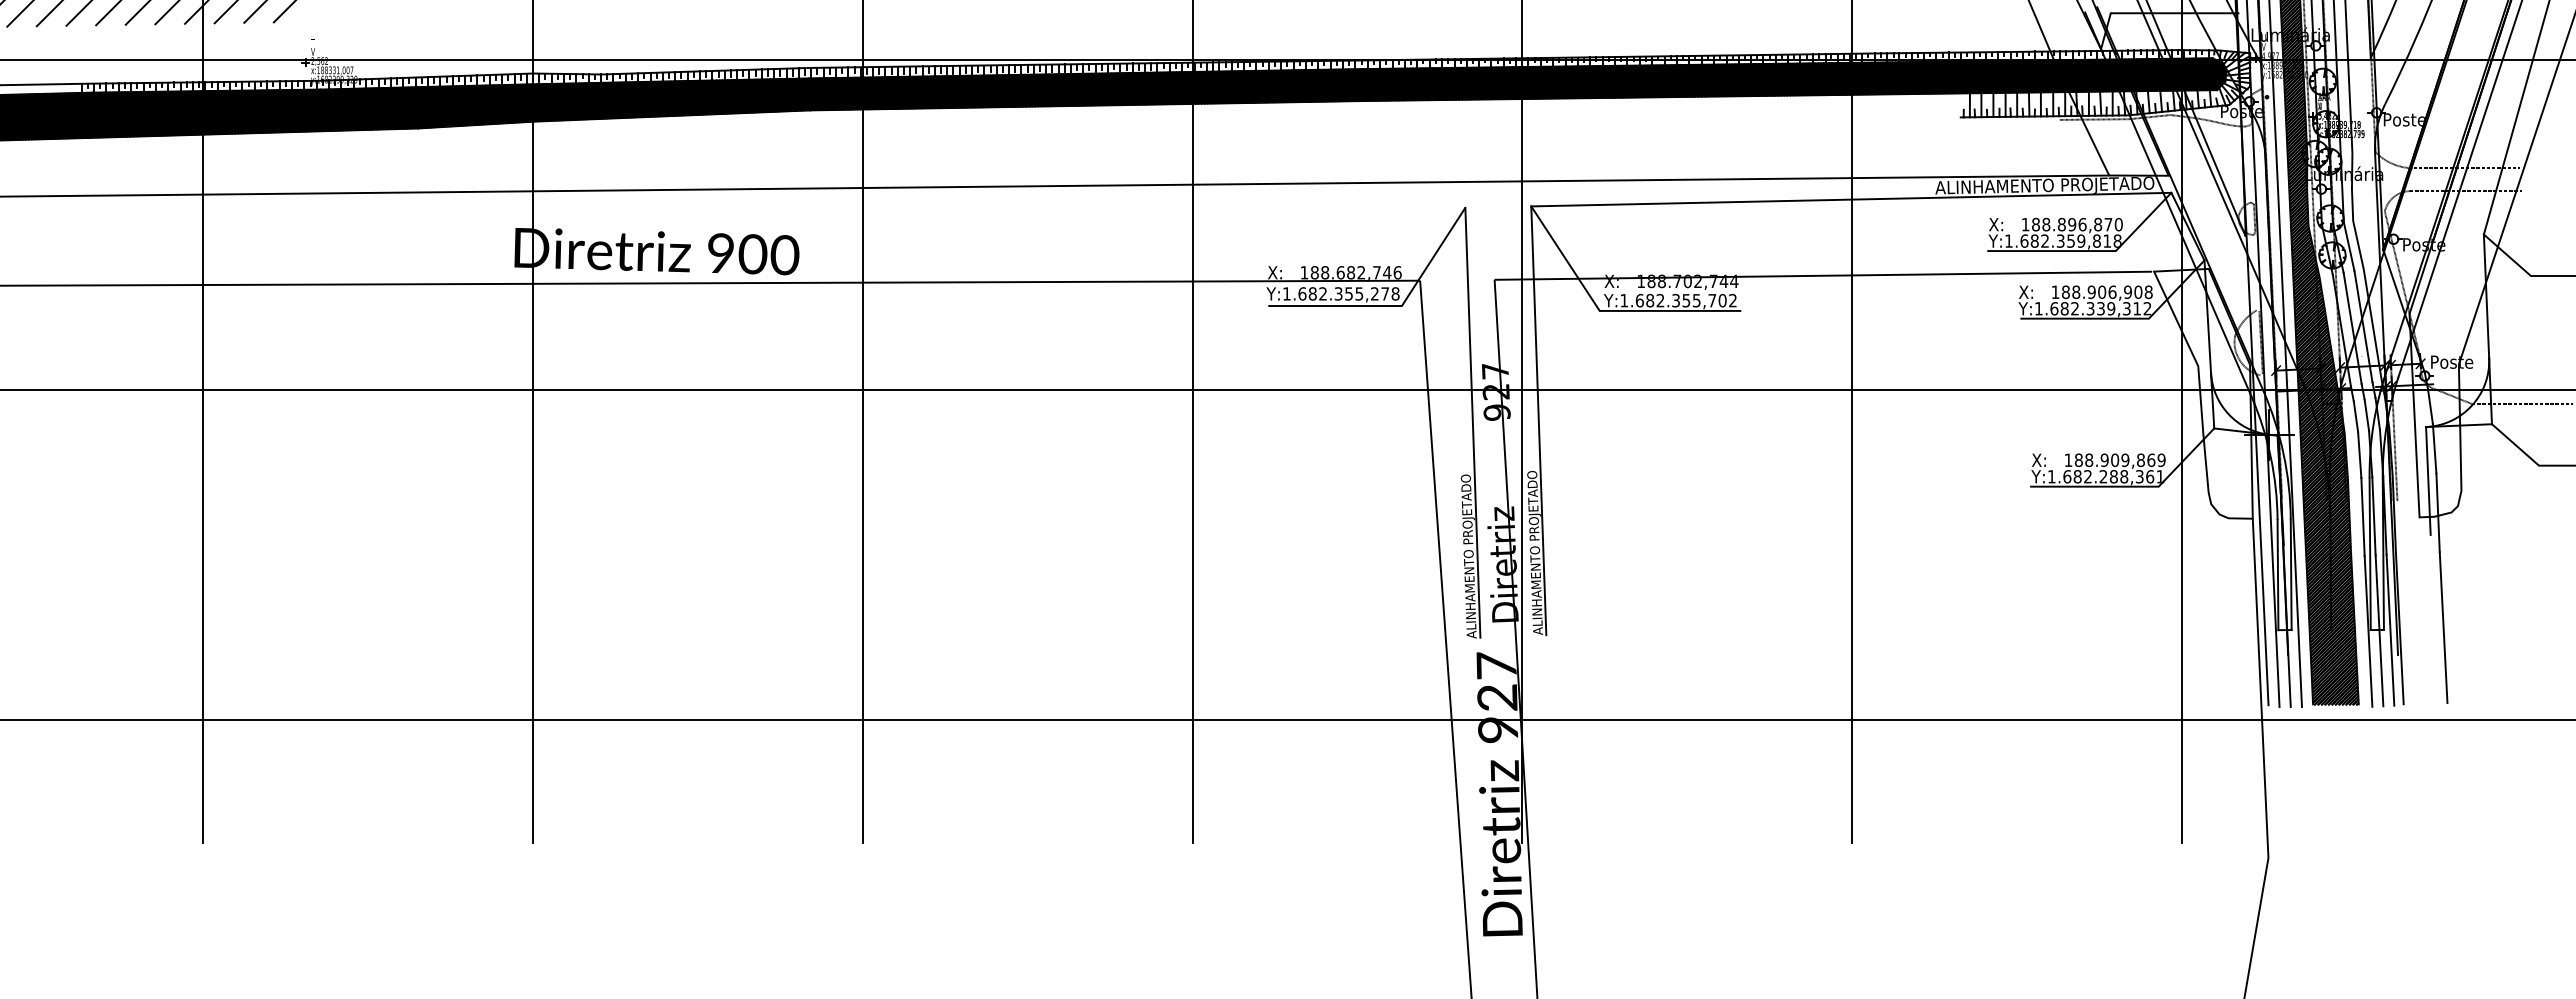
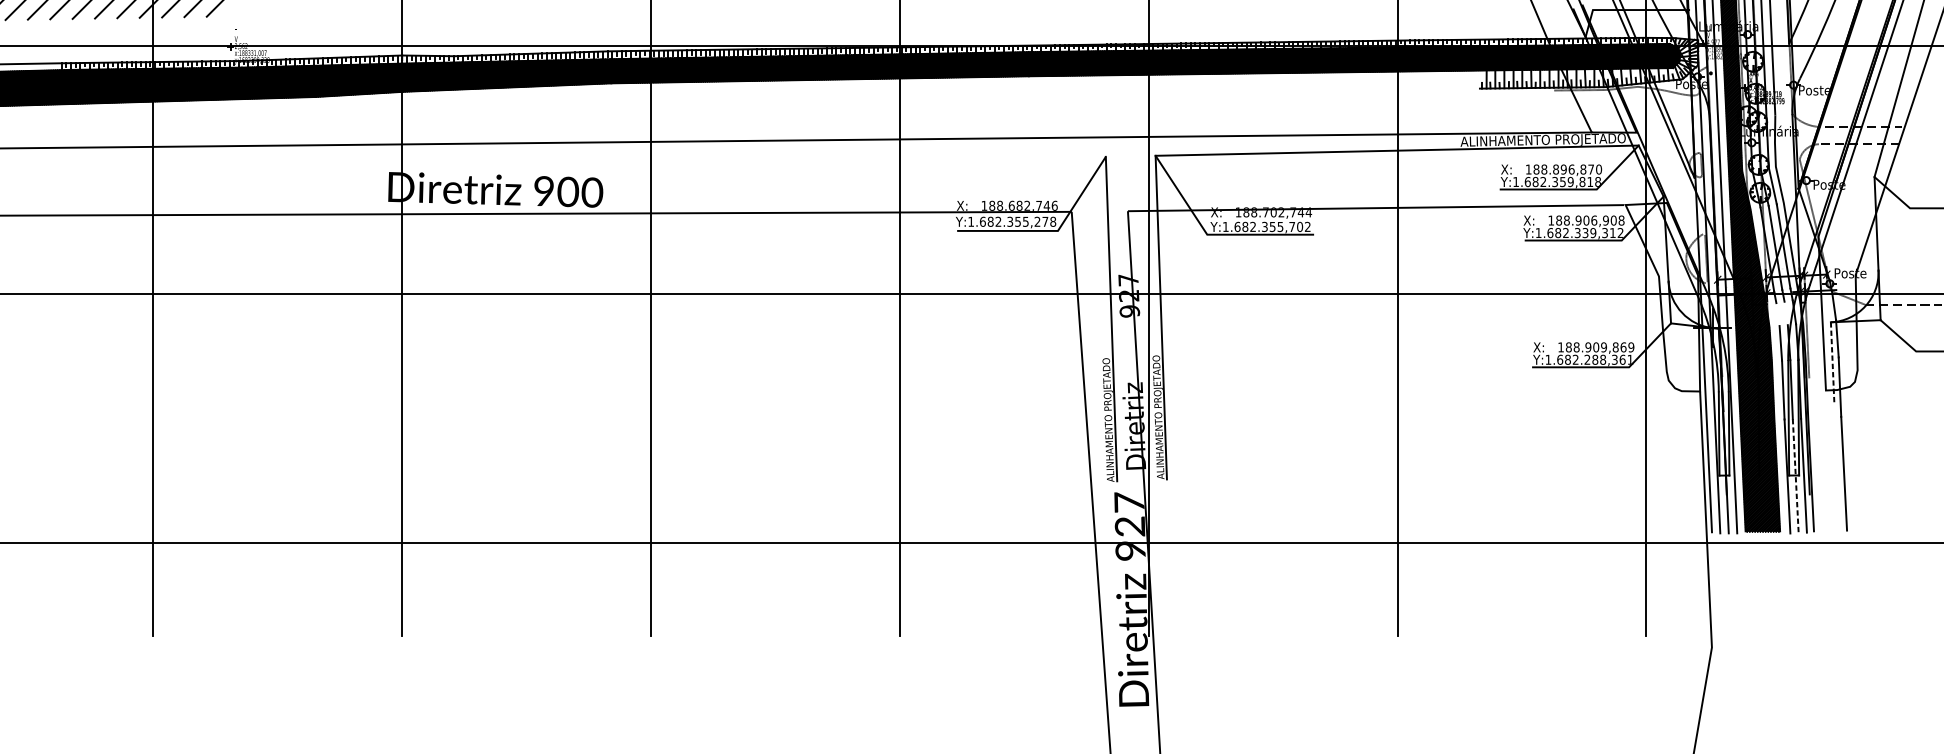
line: (2366, 414) -> (1785, 312), removed
line: (2355, 416) -> (1777, 314), removed
line: (2428, 481) -> (1832, 363), solid -> dashed
line: (2379, 630) -> (1795, 475), solid -> dashed

